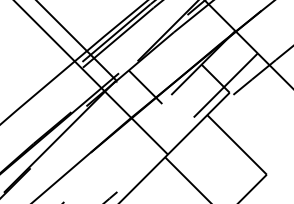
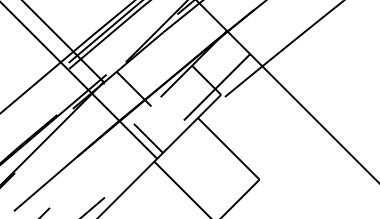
line: (159, 133) -> (148, 137), added

